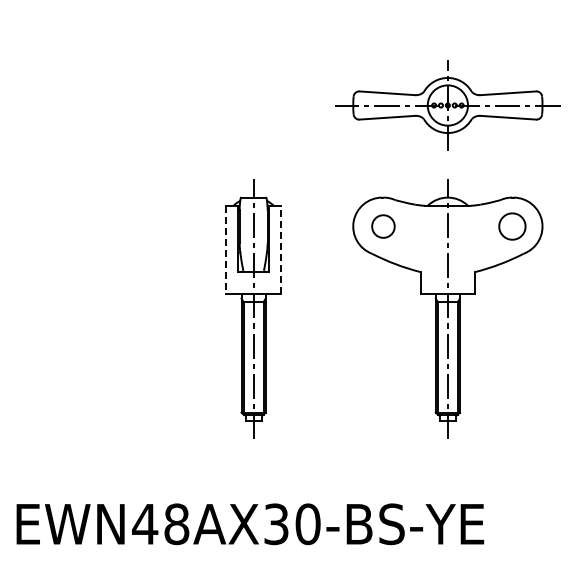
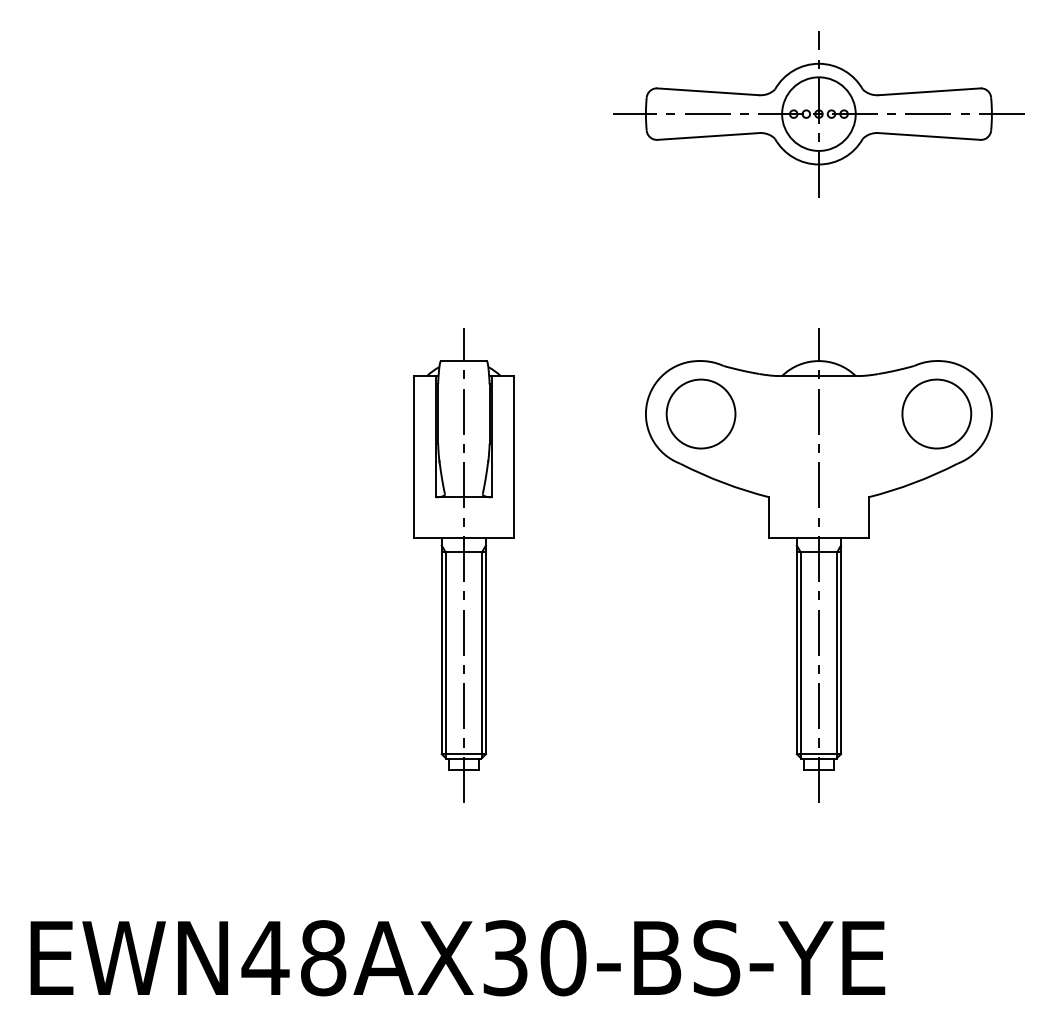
part: (447, 105) -> (818, 114), moved
part: (383, 226) -> (701, 413), size x1.67
part: (512, 226) -> (937, 413), size x1.43
line: (280, 249) -> (512, 455), dashed -> solid
line: (226, 250) -> (414, 457), dashed -> solid

